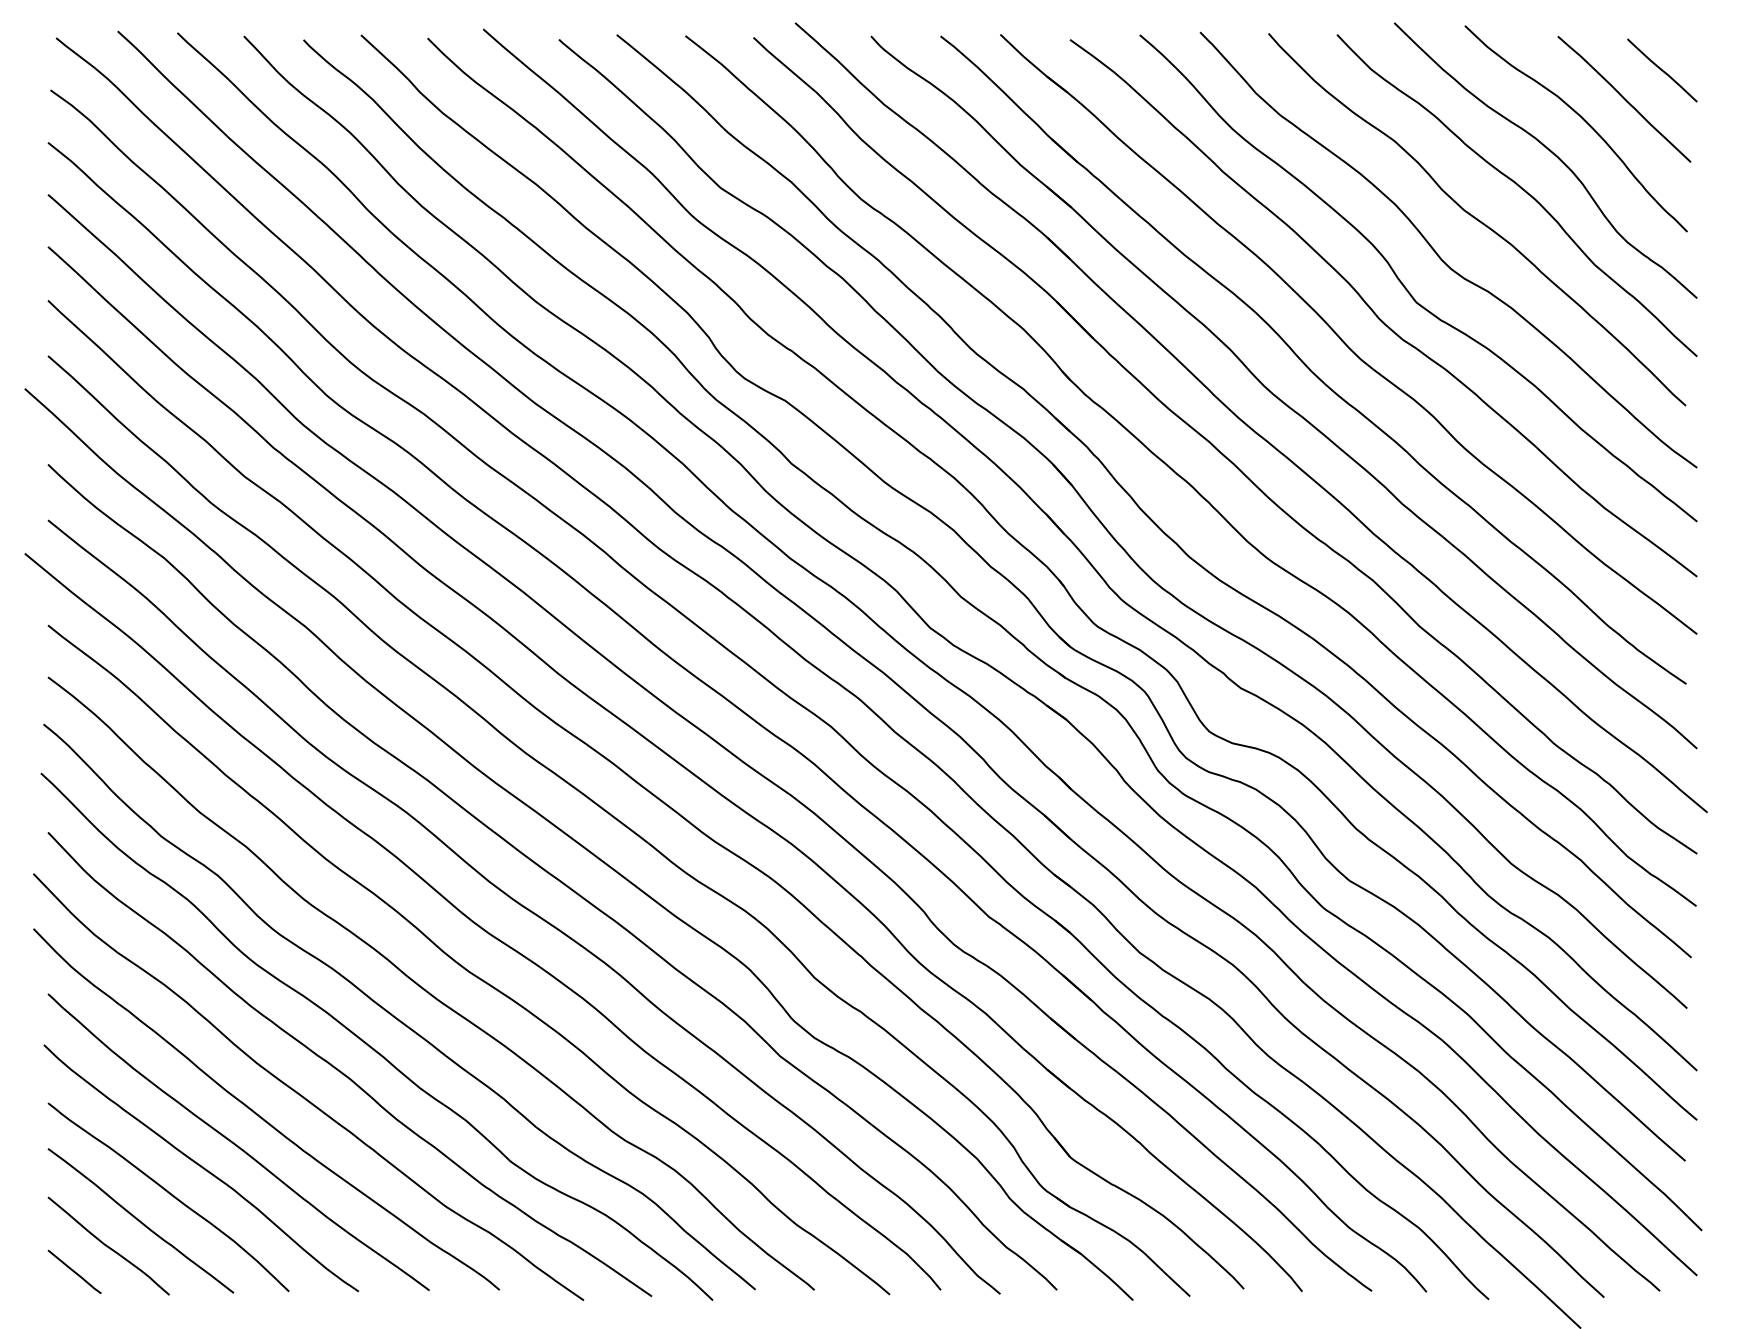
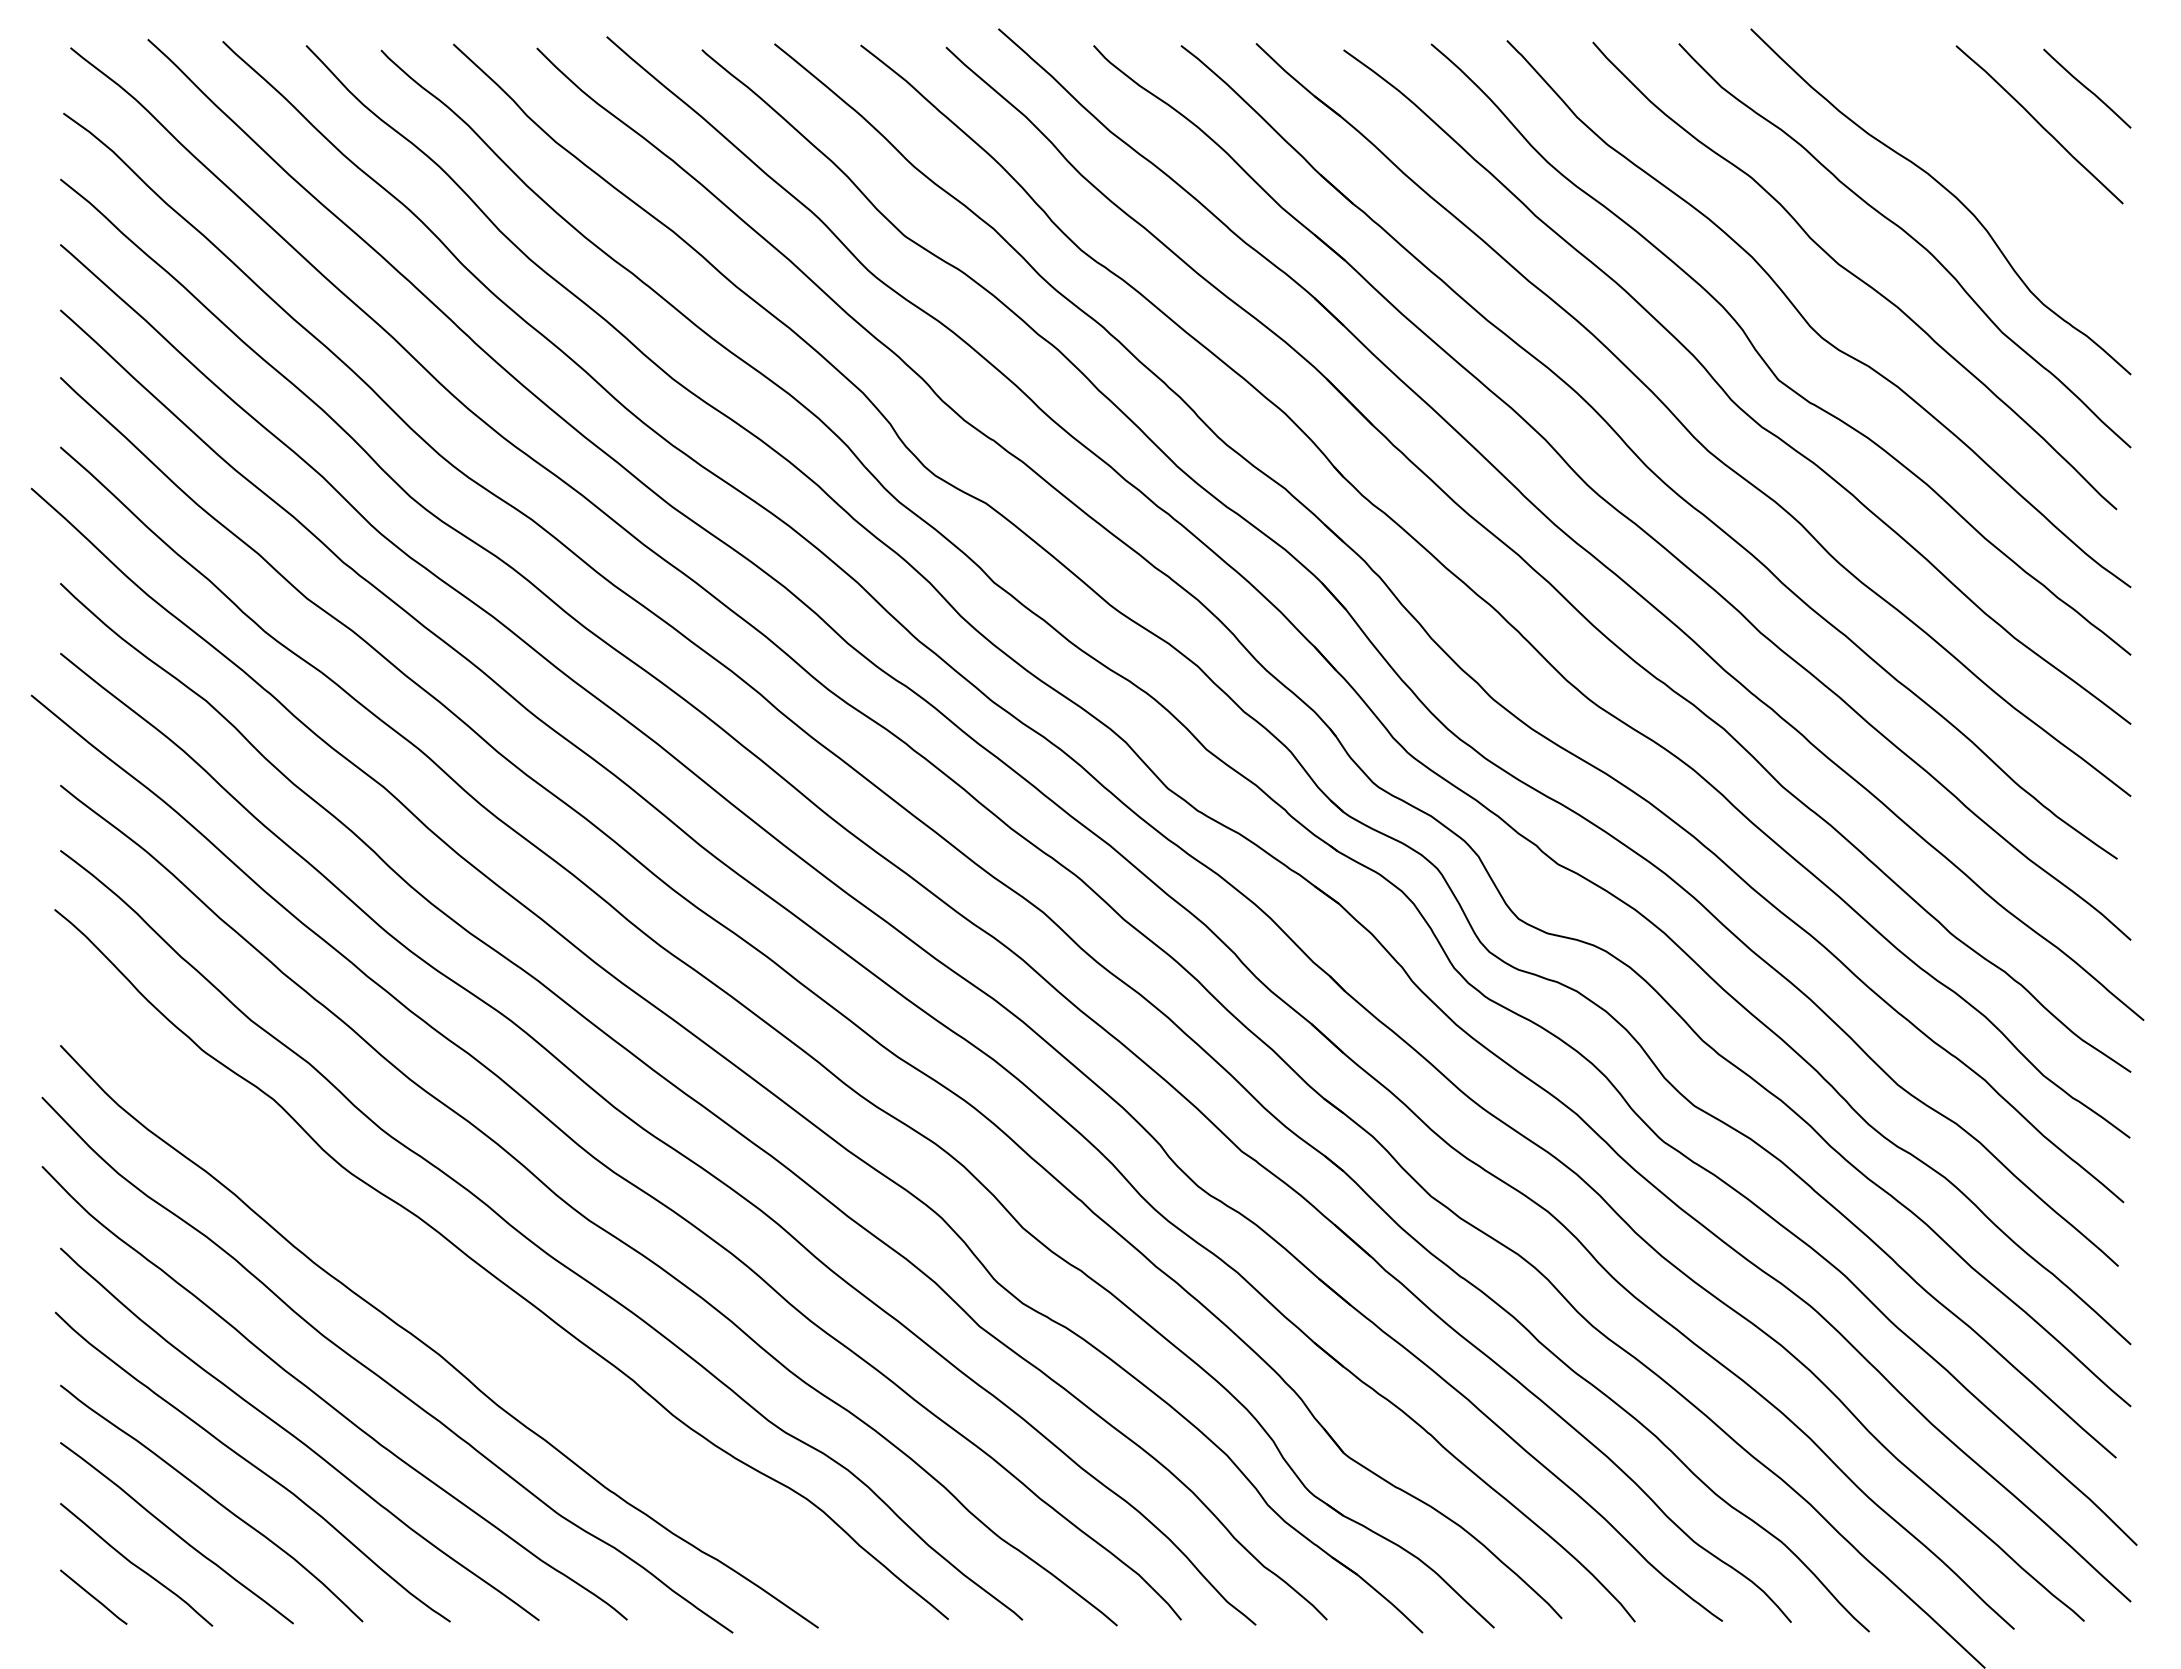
curve: (1583, 120) -> (1988, 151), removed
curve: (369, 1045) -> (464, 1312), removed

